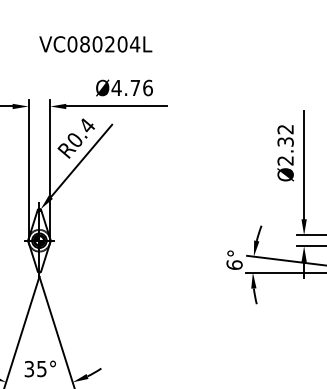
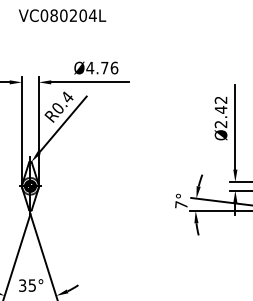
text: (95, 44) -> (62, 15), moved
text: (285, 141) -> (220, 109), Ø2.32 -> Ø2.42
text: (234, 264) -> (181, 204), 6° -> 7°

